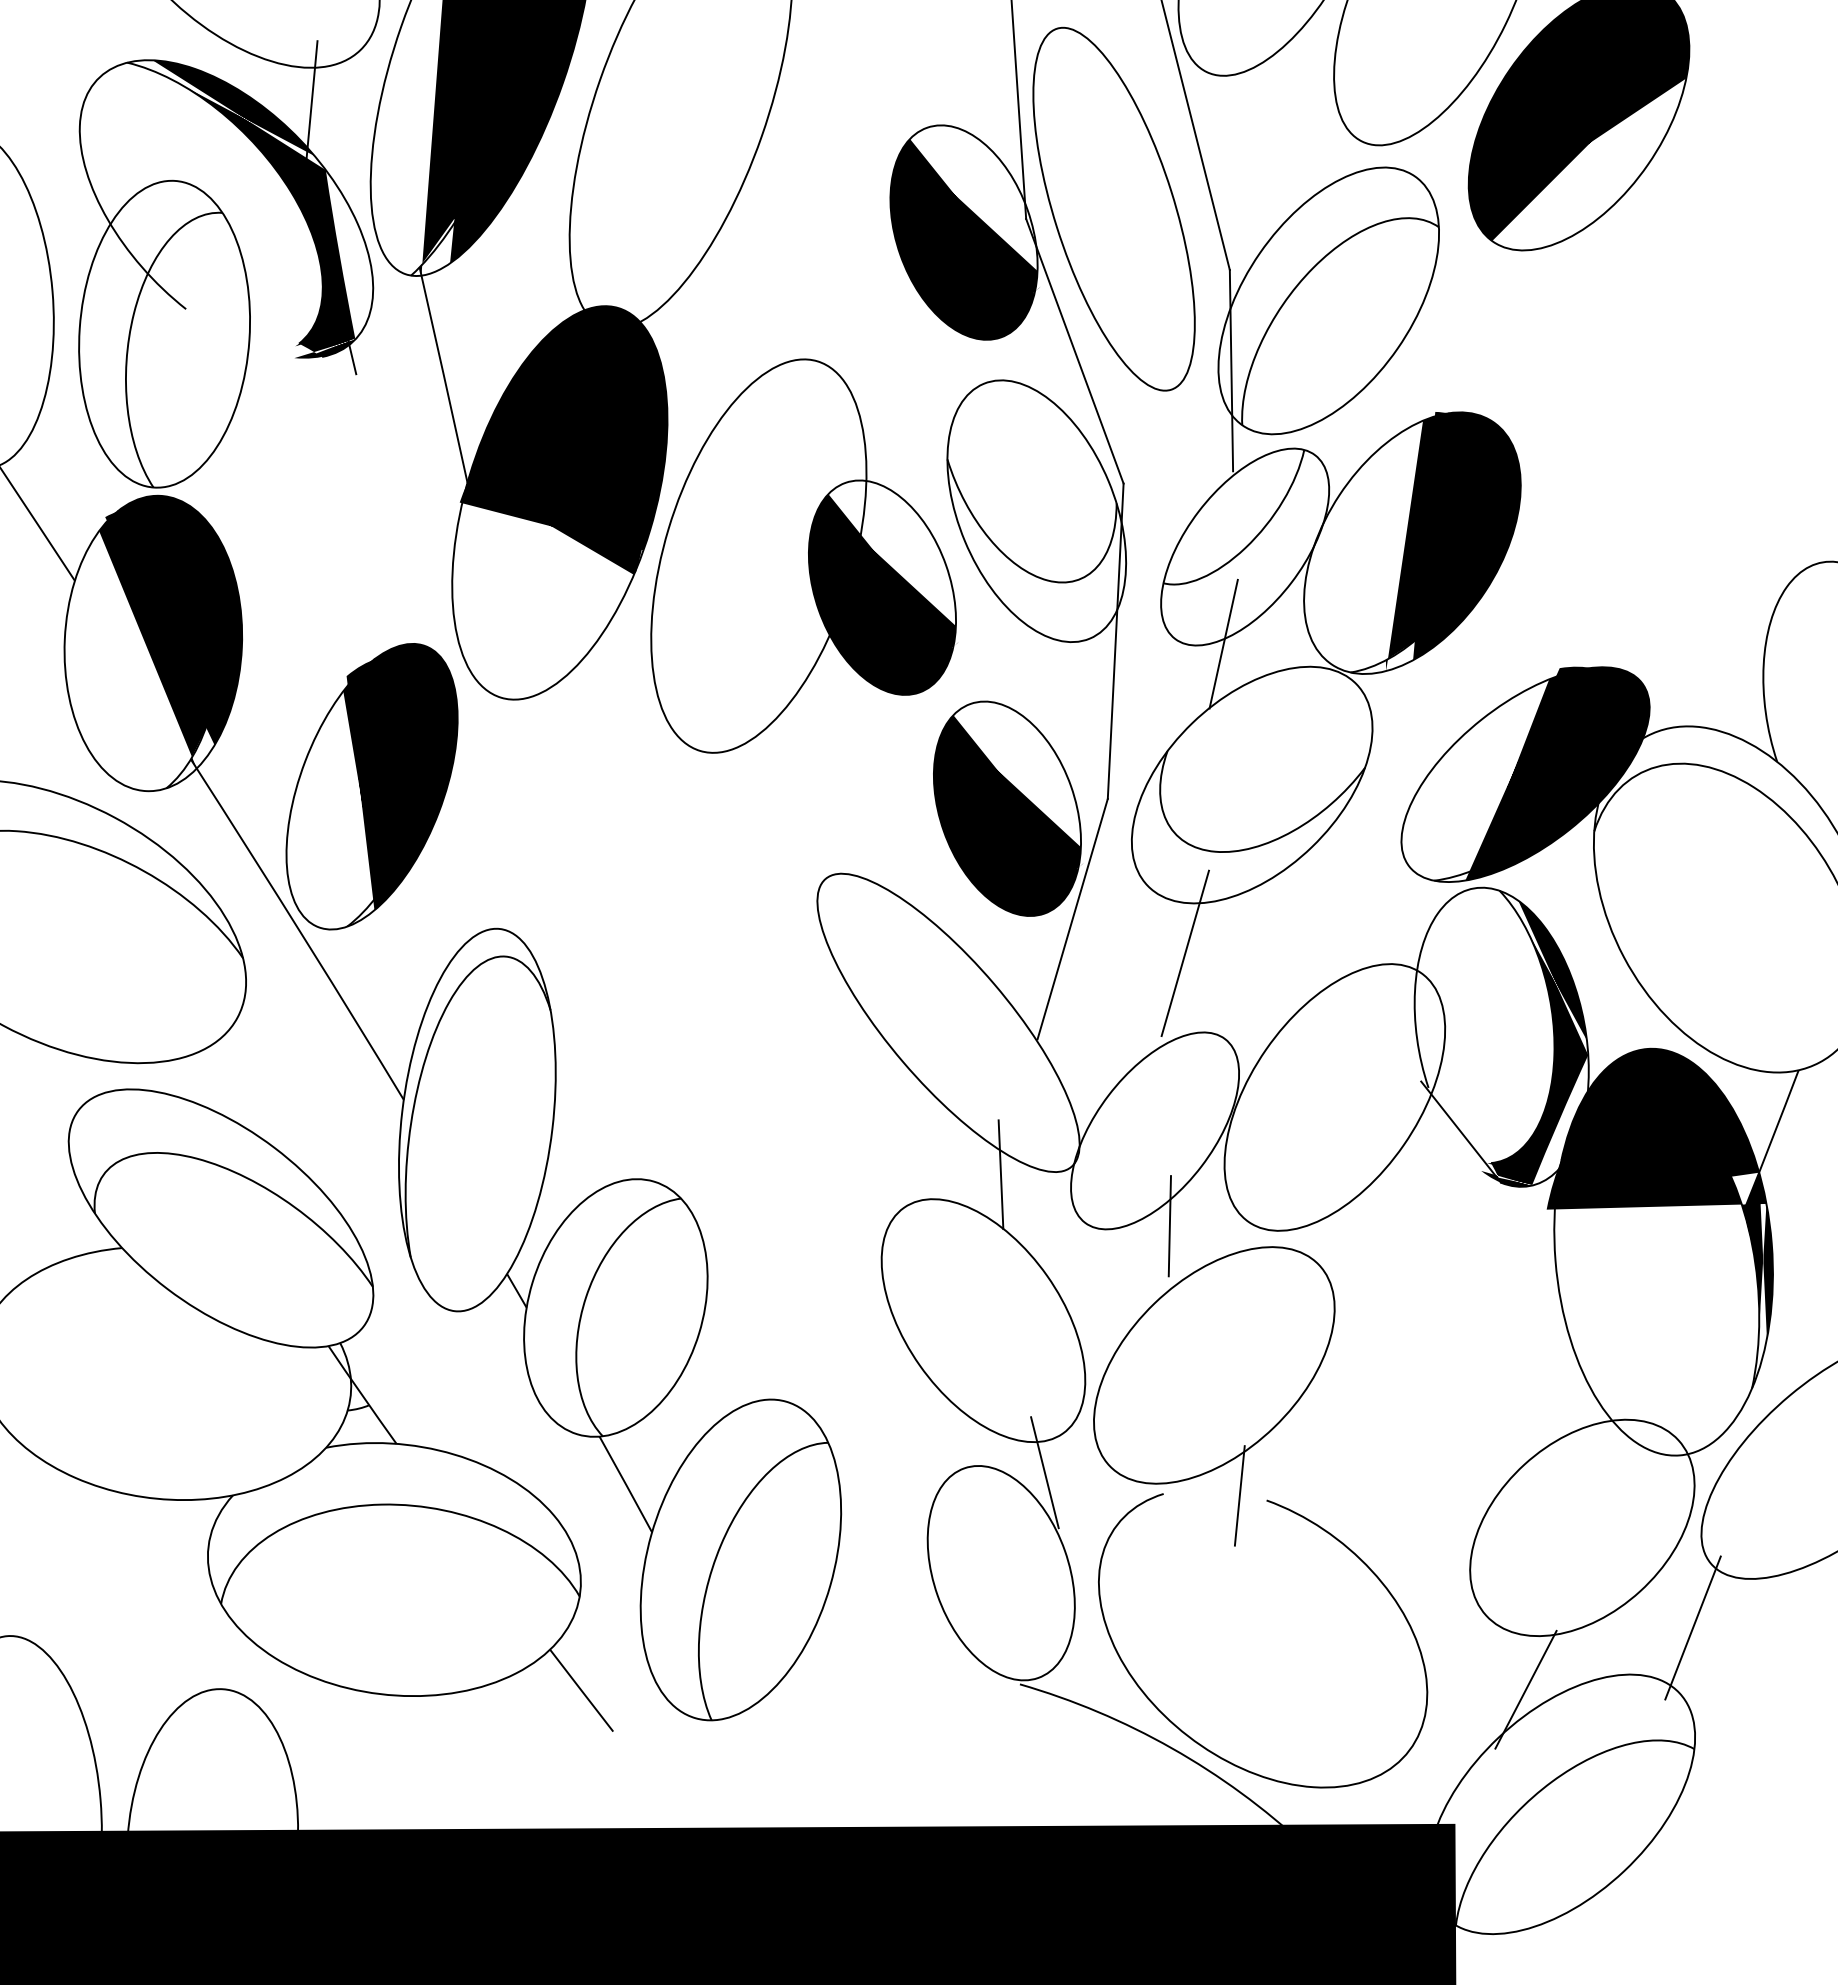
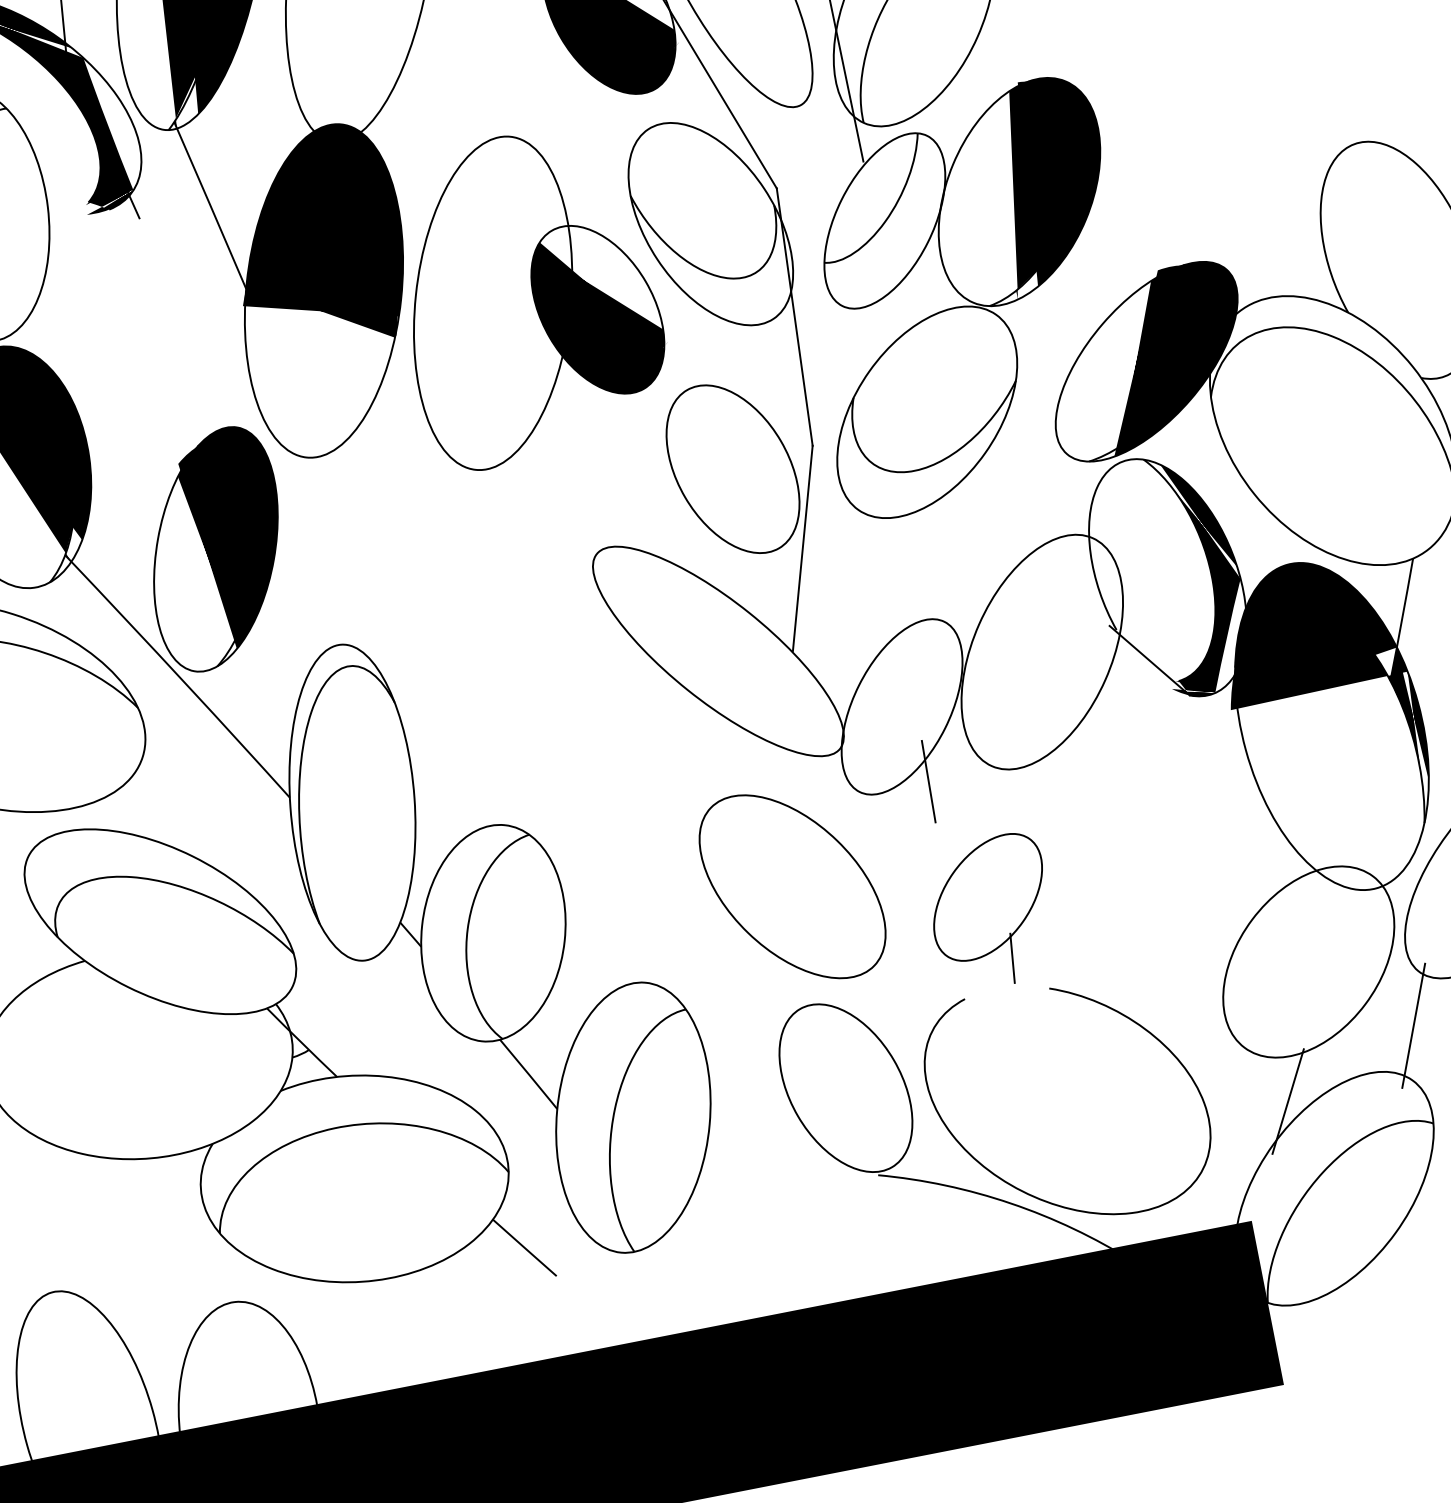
line: (1223, 643) -> (882, 302), removed
fill: (1008, 815) -> (734, 474), removed
line: (1184, 953) -> (898, 558), removed
line: (1000, 1174) -> (783, 765), removed
part: (1214, 1396) -> (991, 912), size x0.6
line: (1044, 1472) -> (865, 1000), removed

